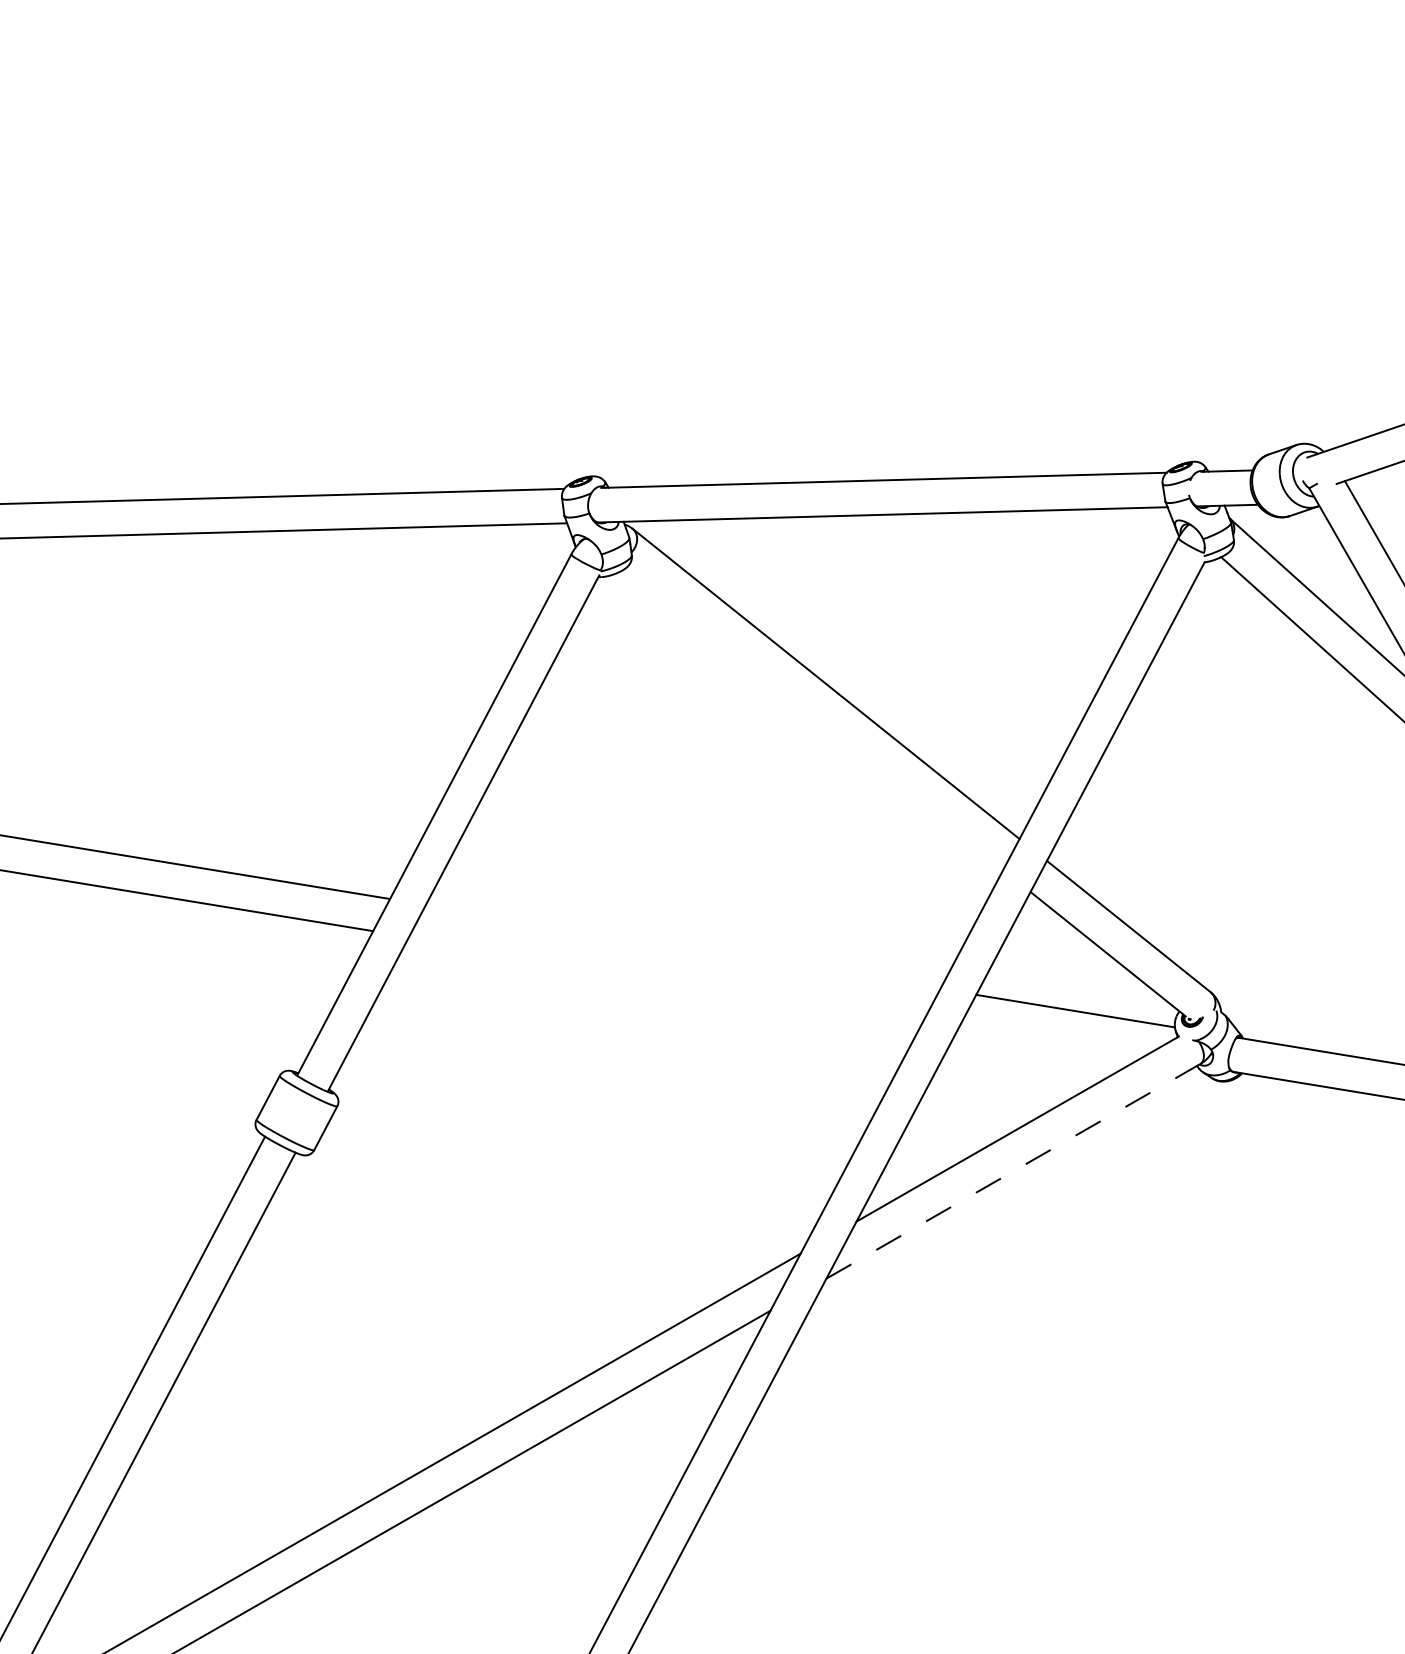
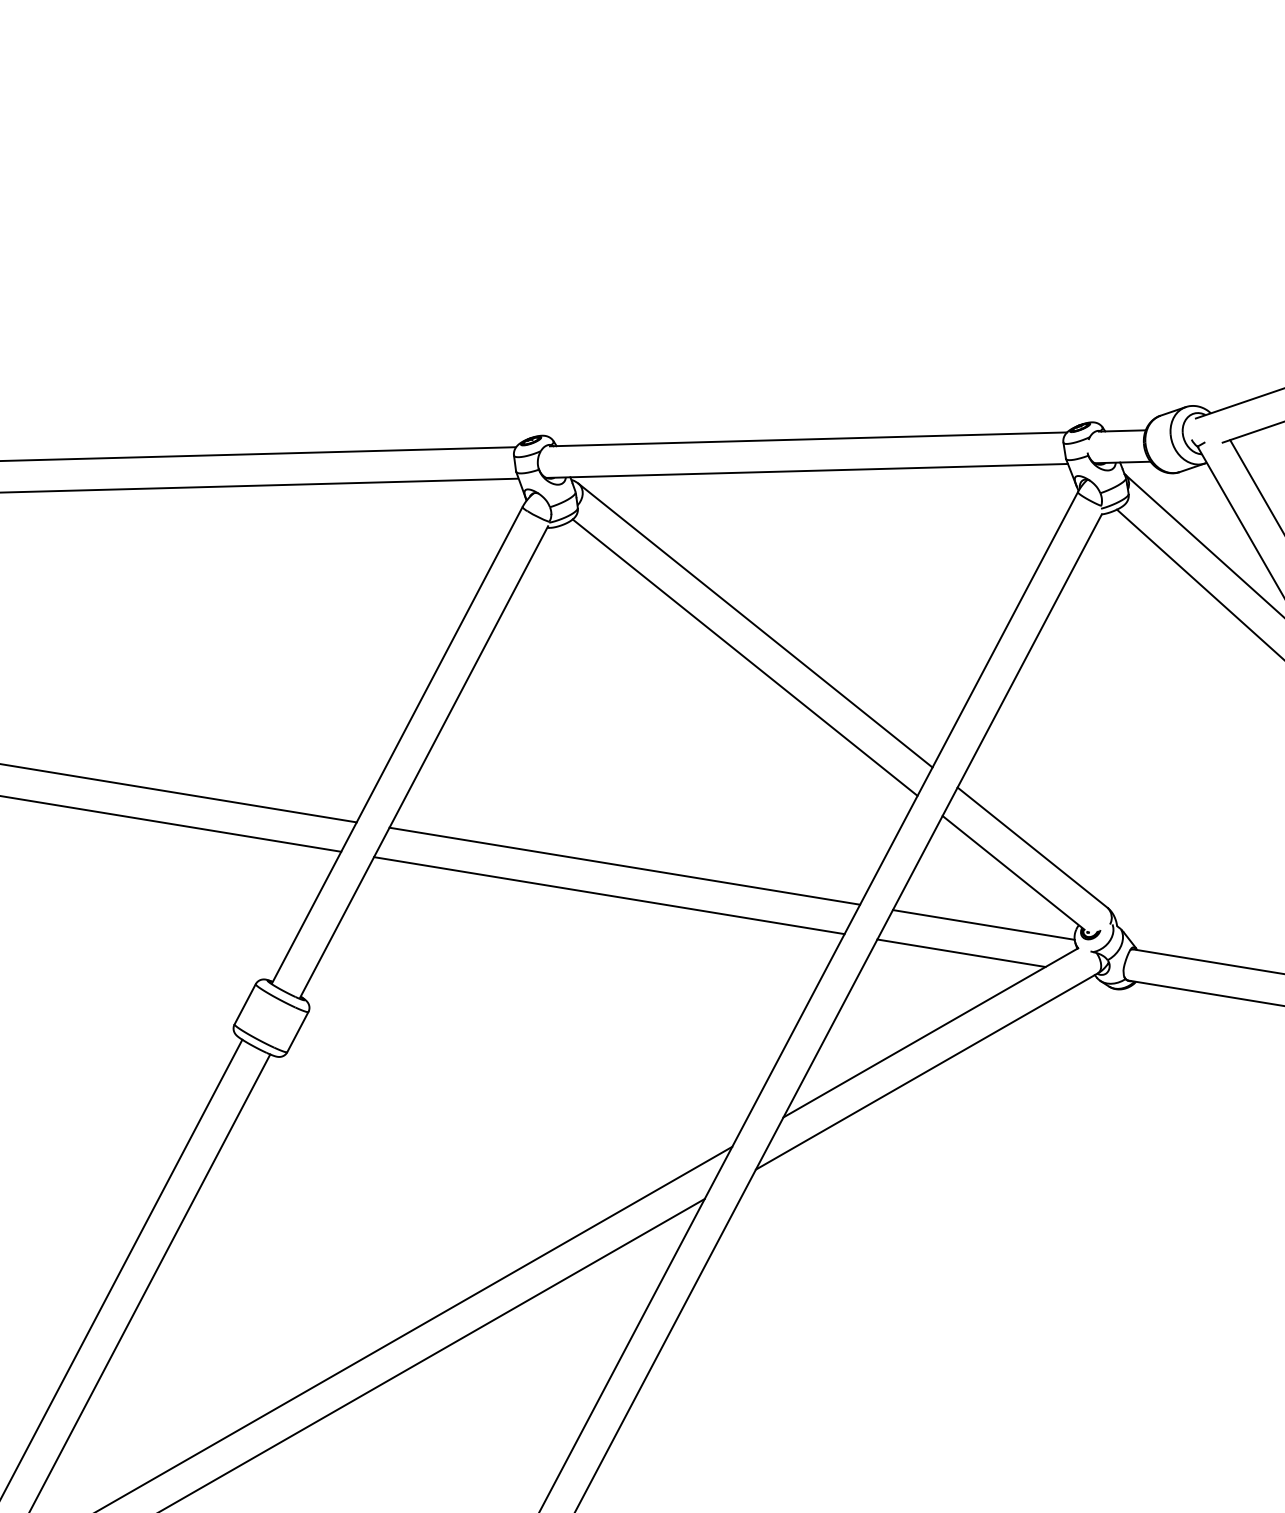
line: (814, 718) -> (744, 657), added
line: (682, 946) -> (624, 865), added
line: (666, 979) -> (609, 896), added
line: (1051, 1042) -> (961, 953), added
line: (1013, 1171) -> (927, 1071), dashed -> solid

